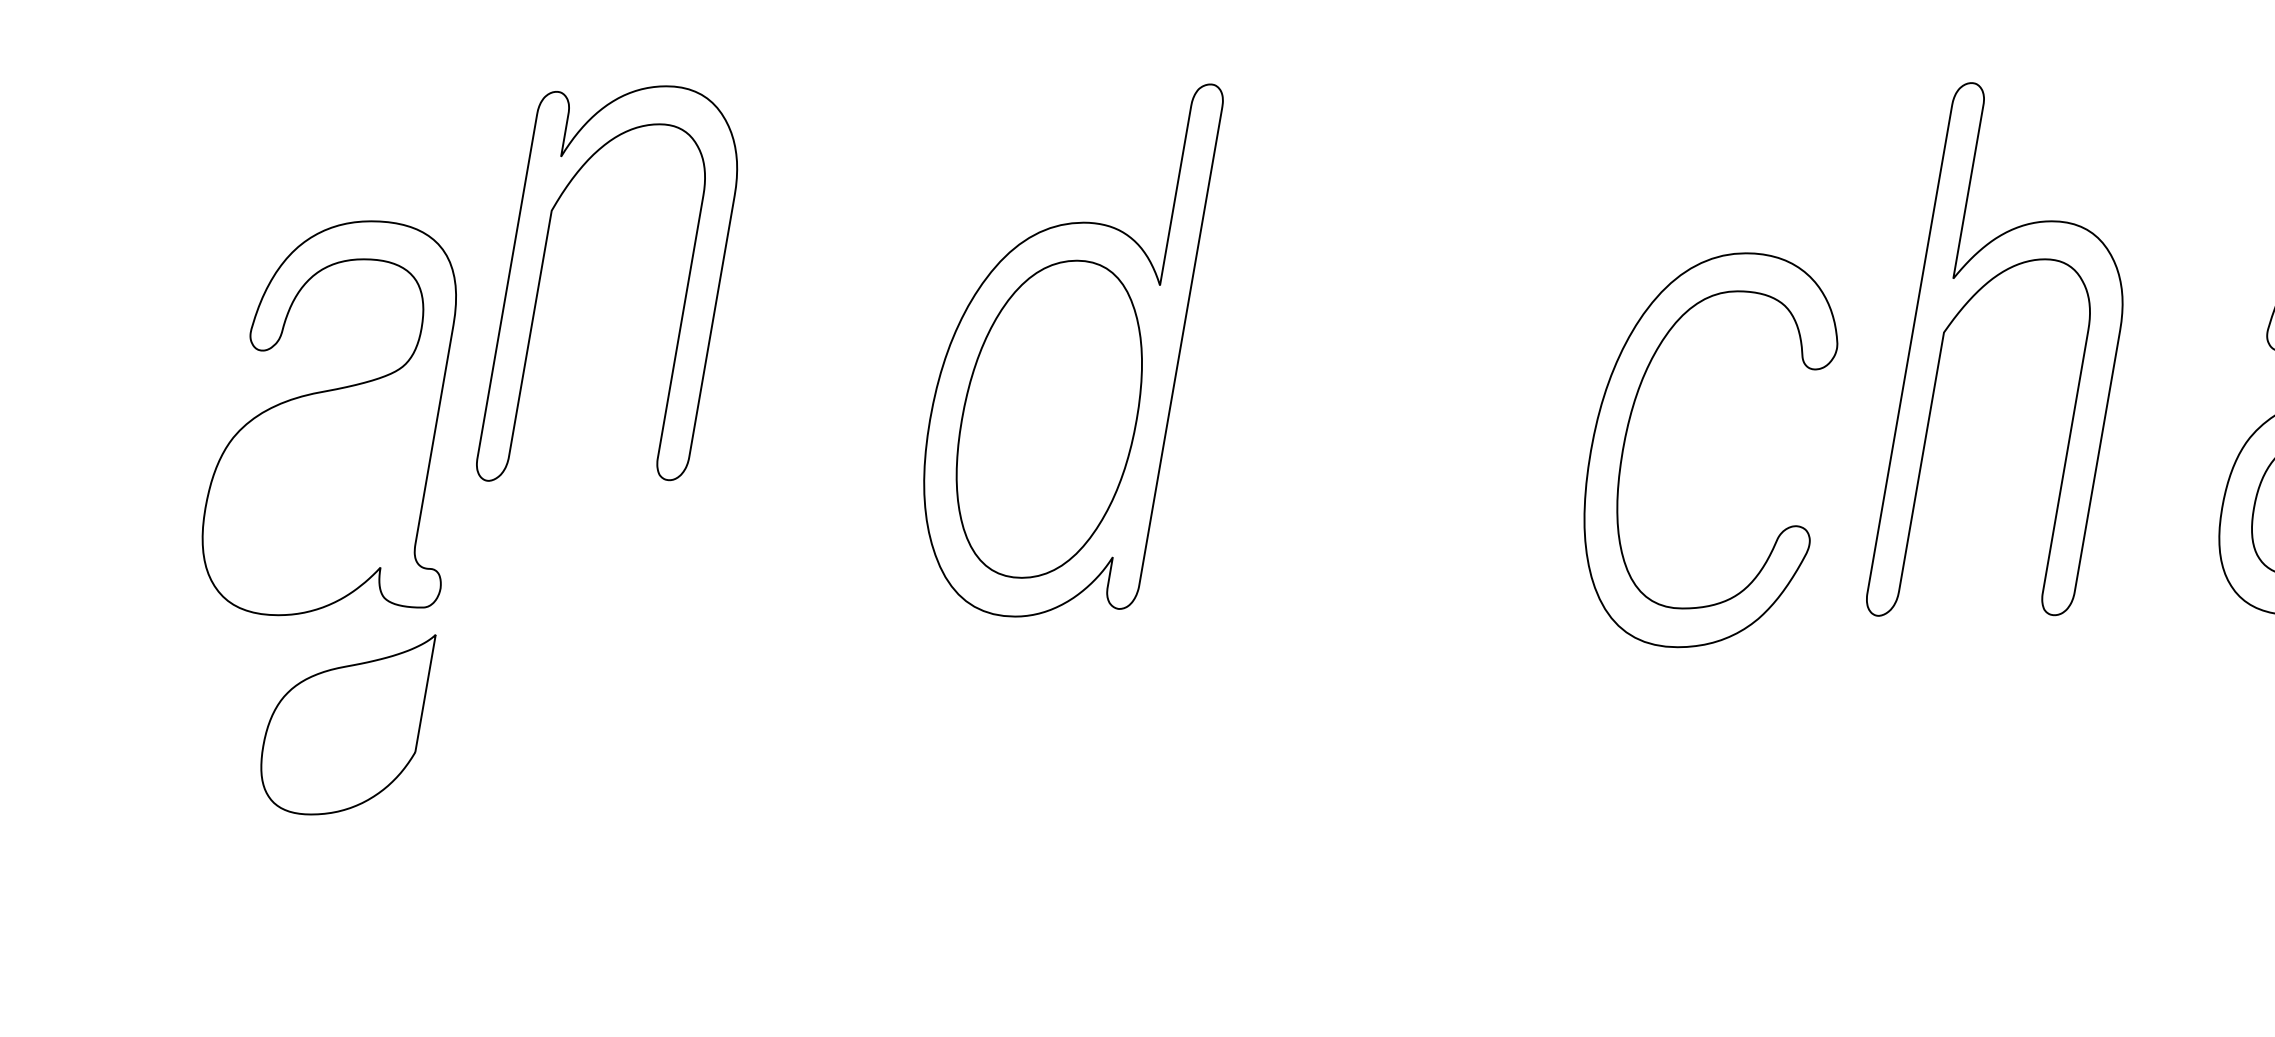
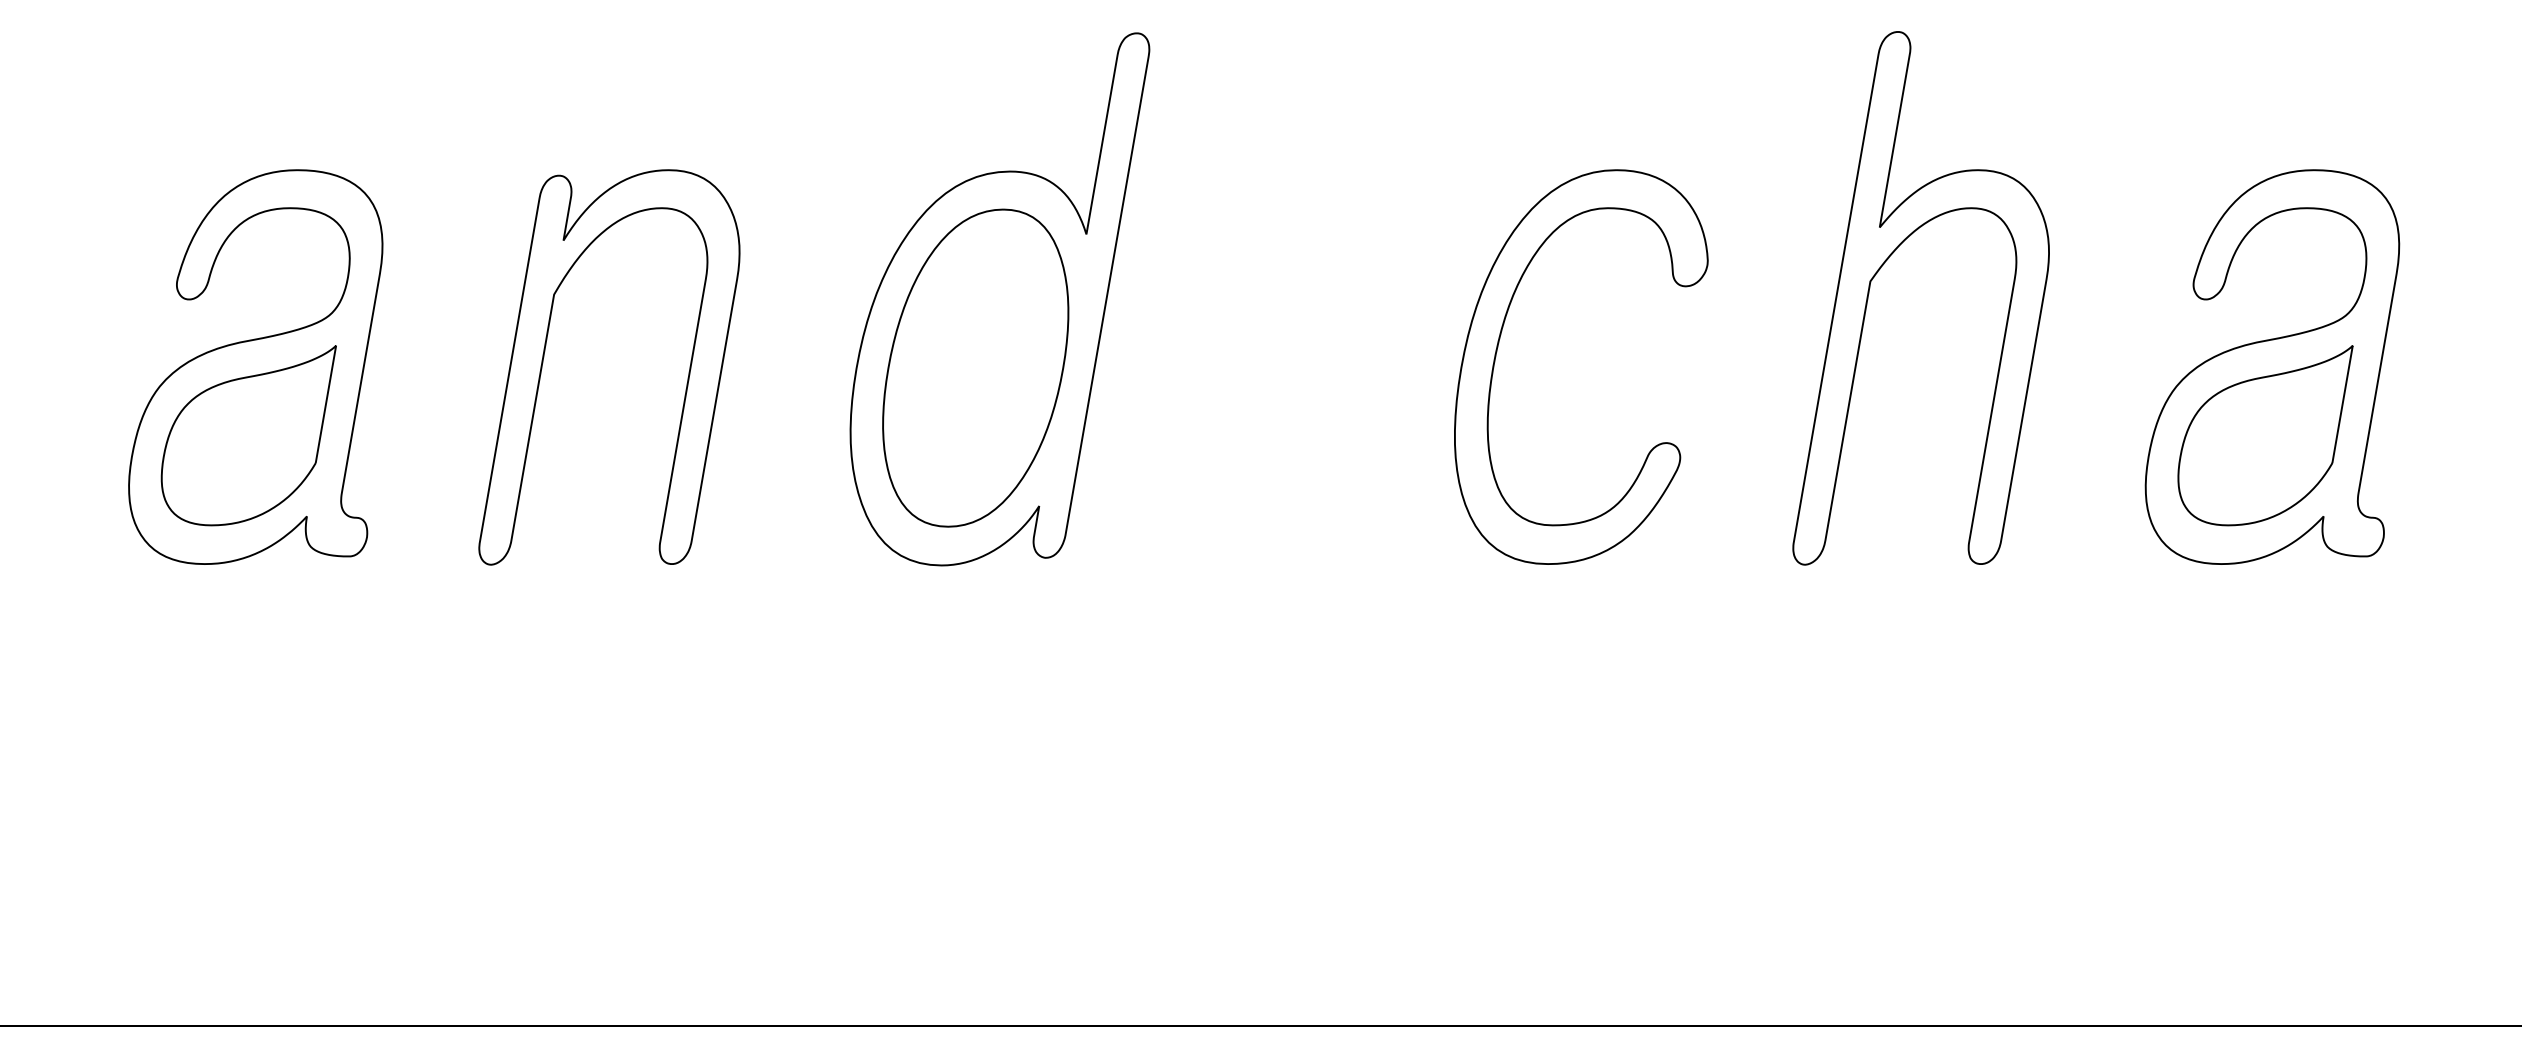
part: (542, 273) -> (544, 357), moved
part: (1628, 430) -> (1498, 347), moved
part: (348, 724) -> (248, 435), moved

